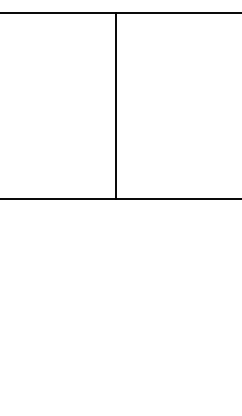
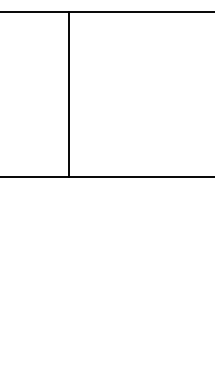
line: (115, 105) -> (68, 93), moved

